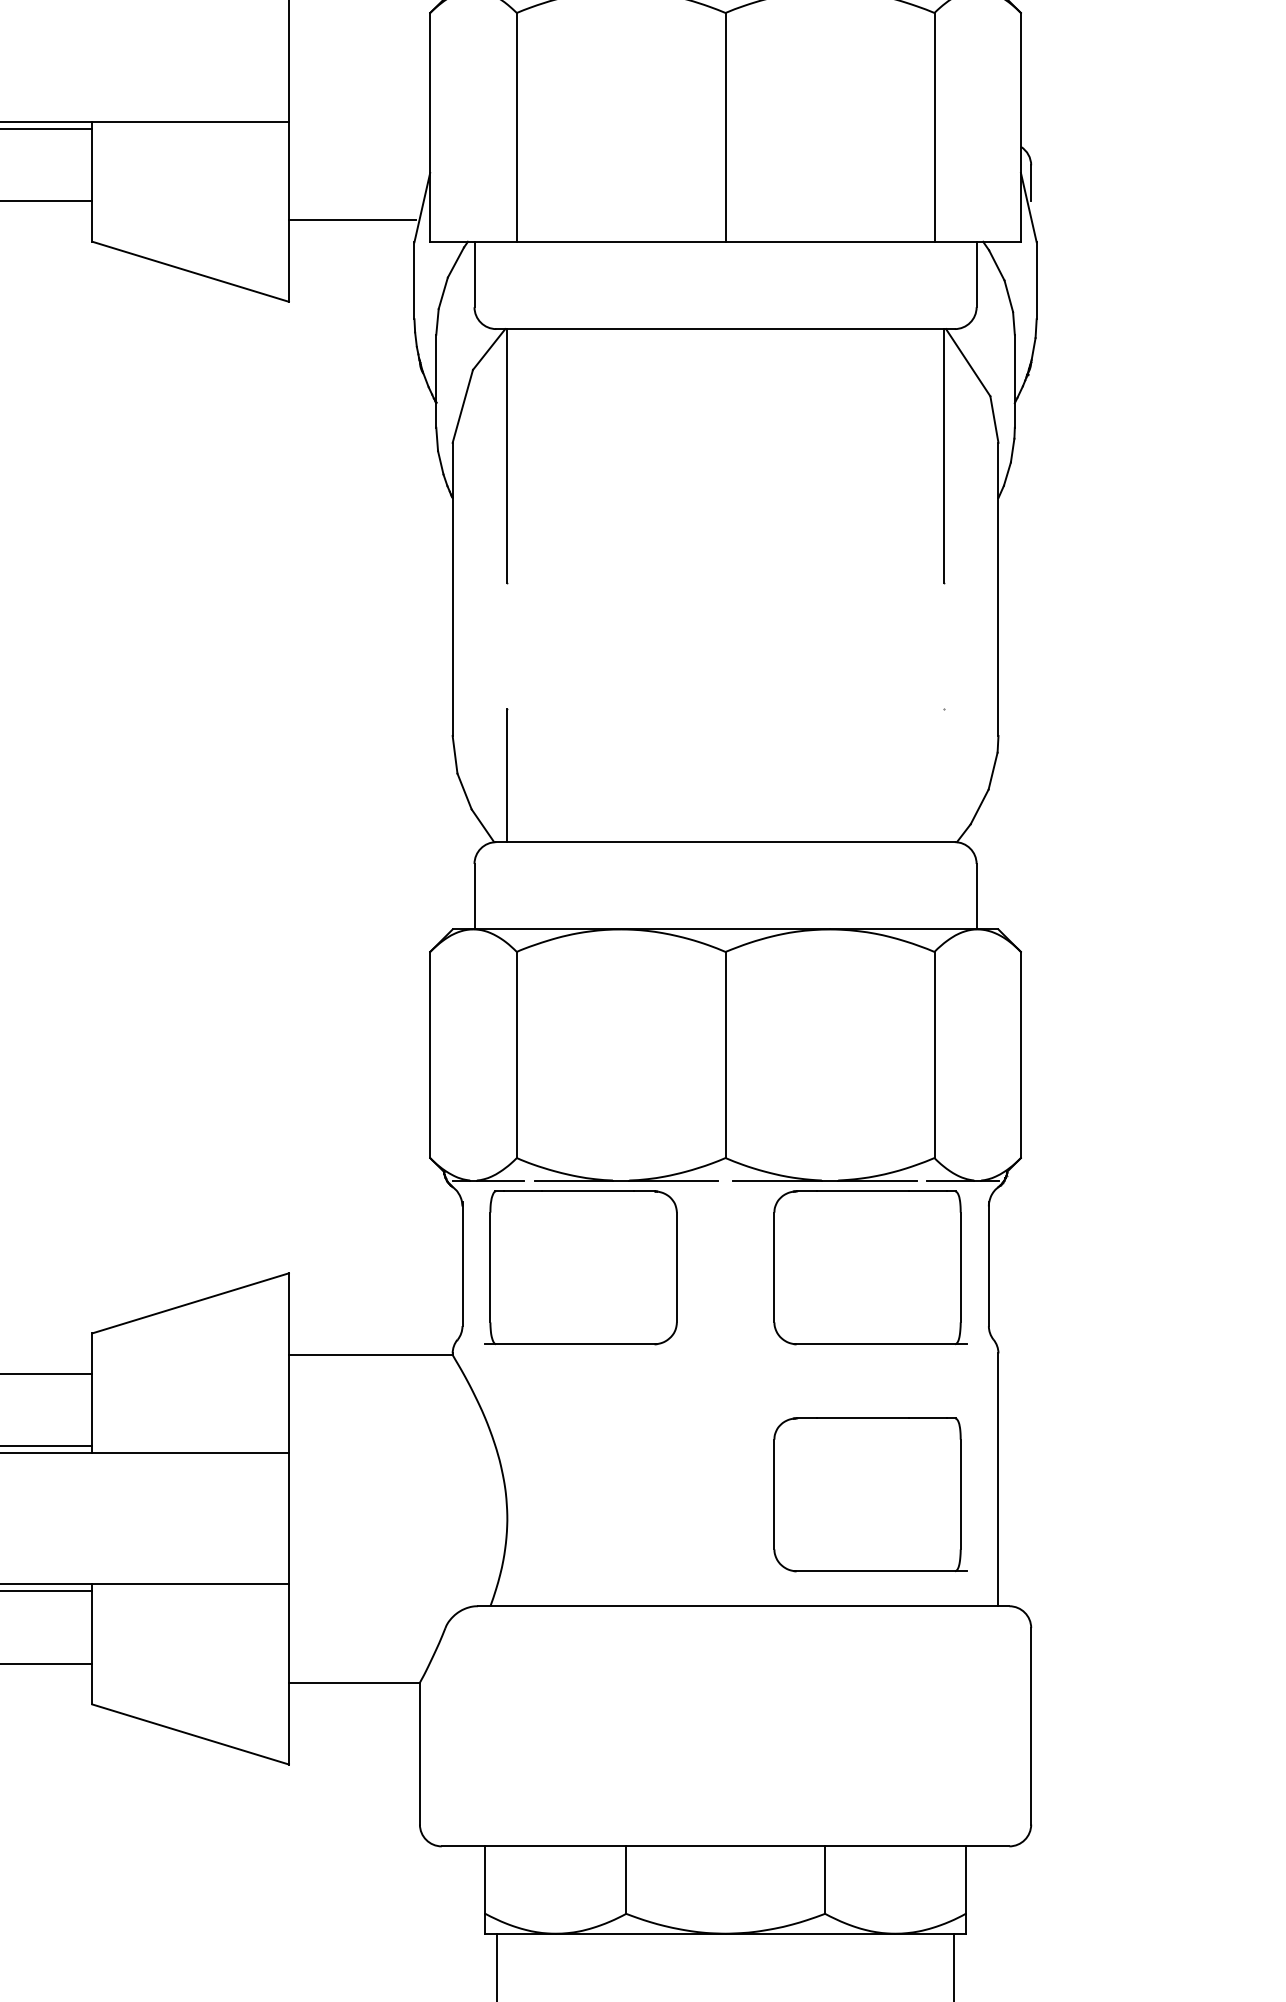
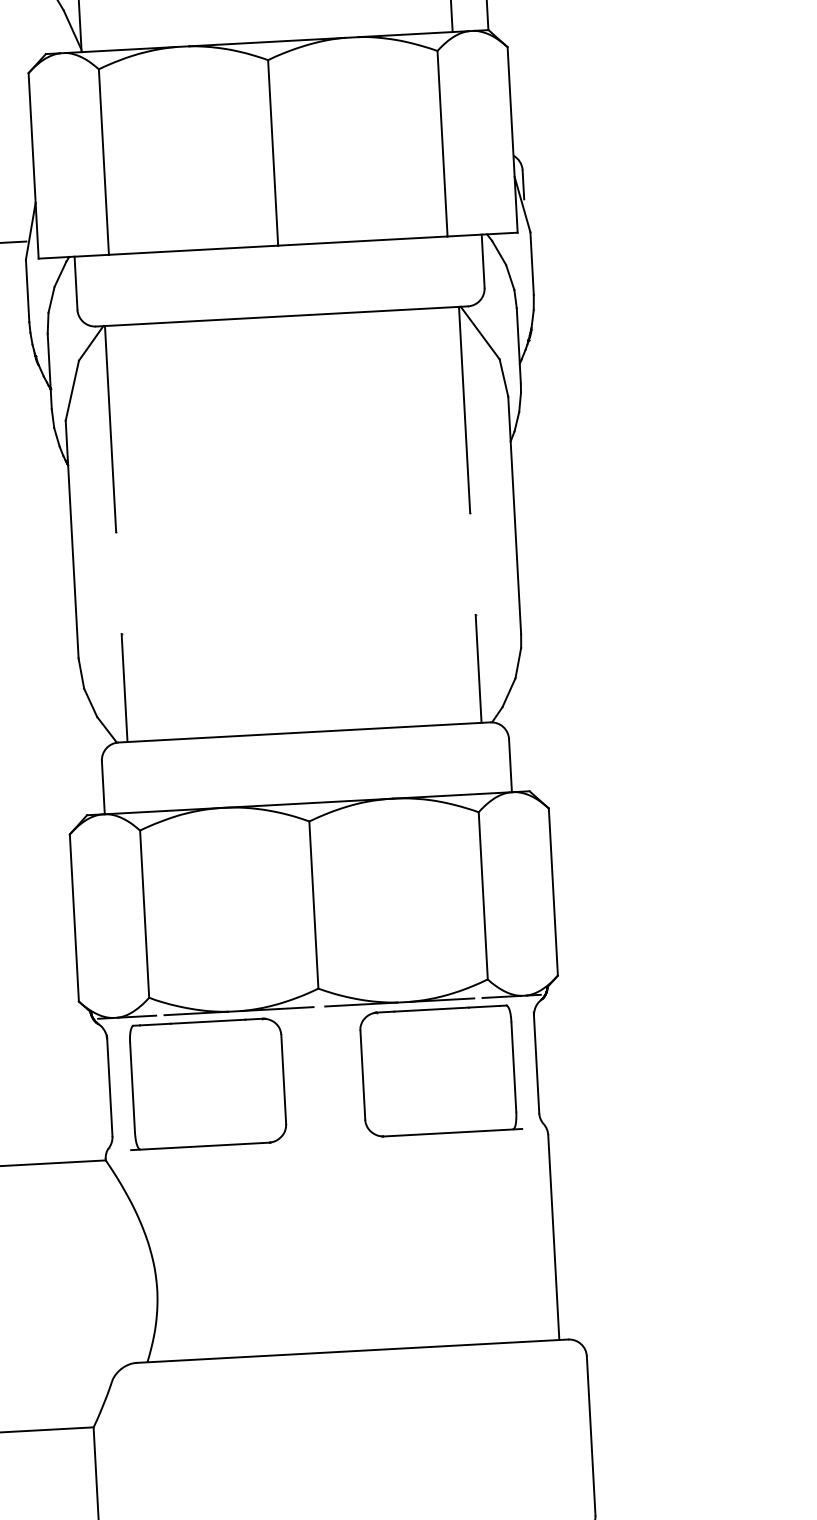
line: (943, 775) -> (478, 668), added
part: (870, 1494) -> (450, 1255), removed

